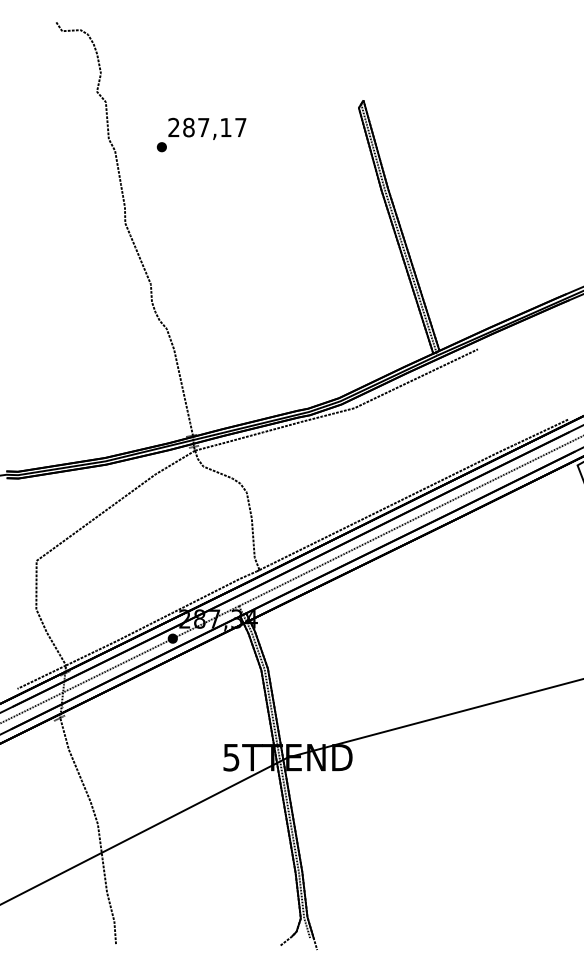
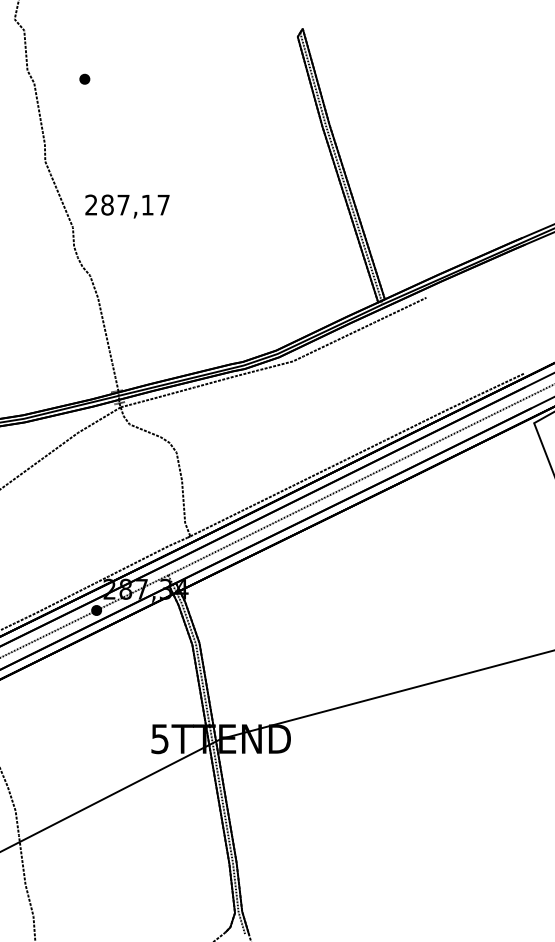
text: (207, 128) -> (127, 206), moved

